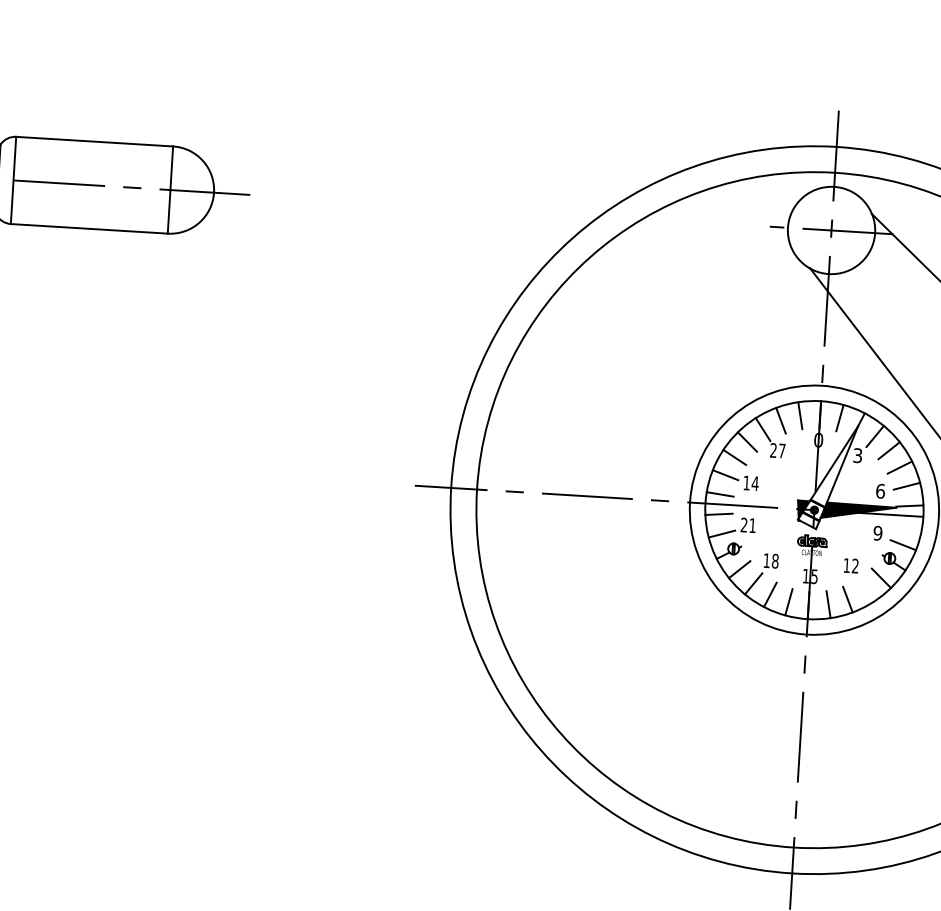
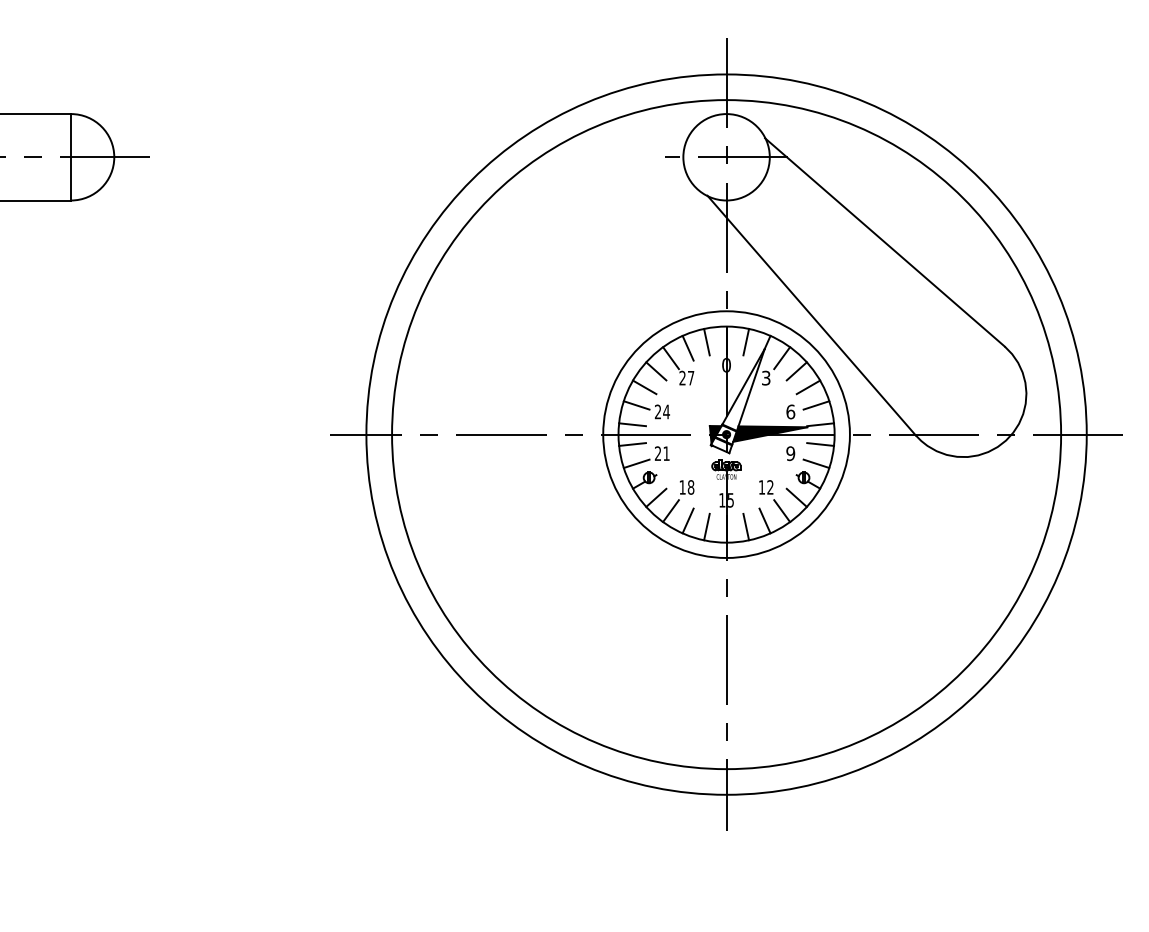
text: (746, 482) -> (657, 411), 14 -> 24
line: (908, 525) -> (820, 444), added
line: (866, 591) -> (782, 511), added

